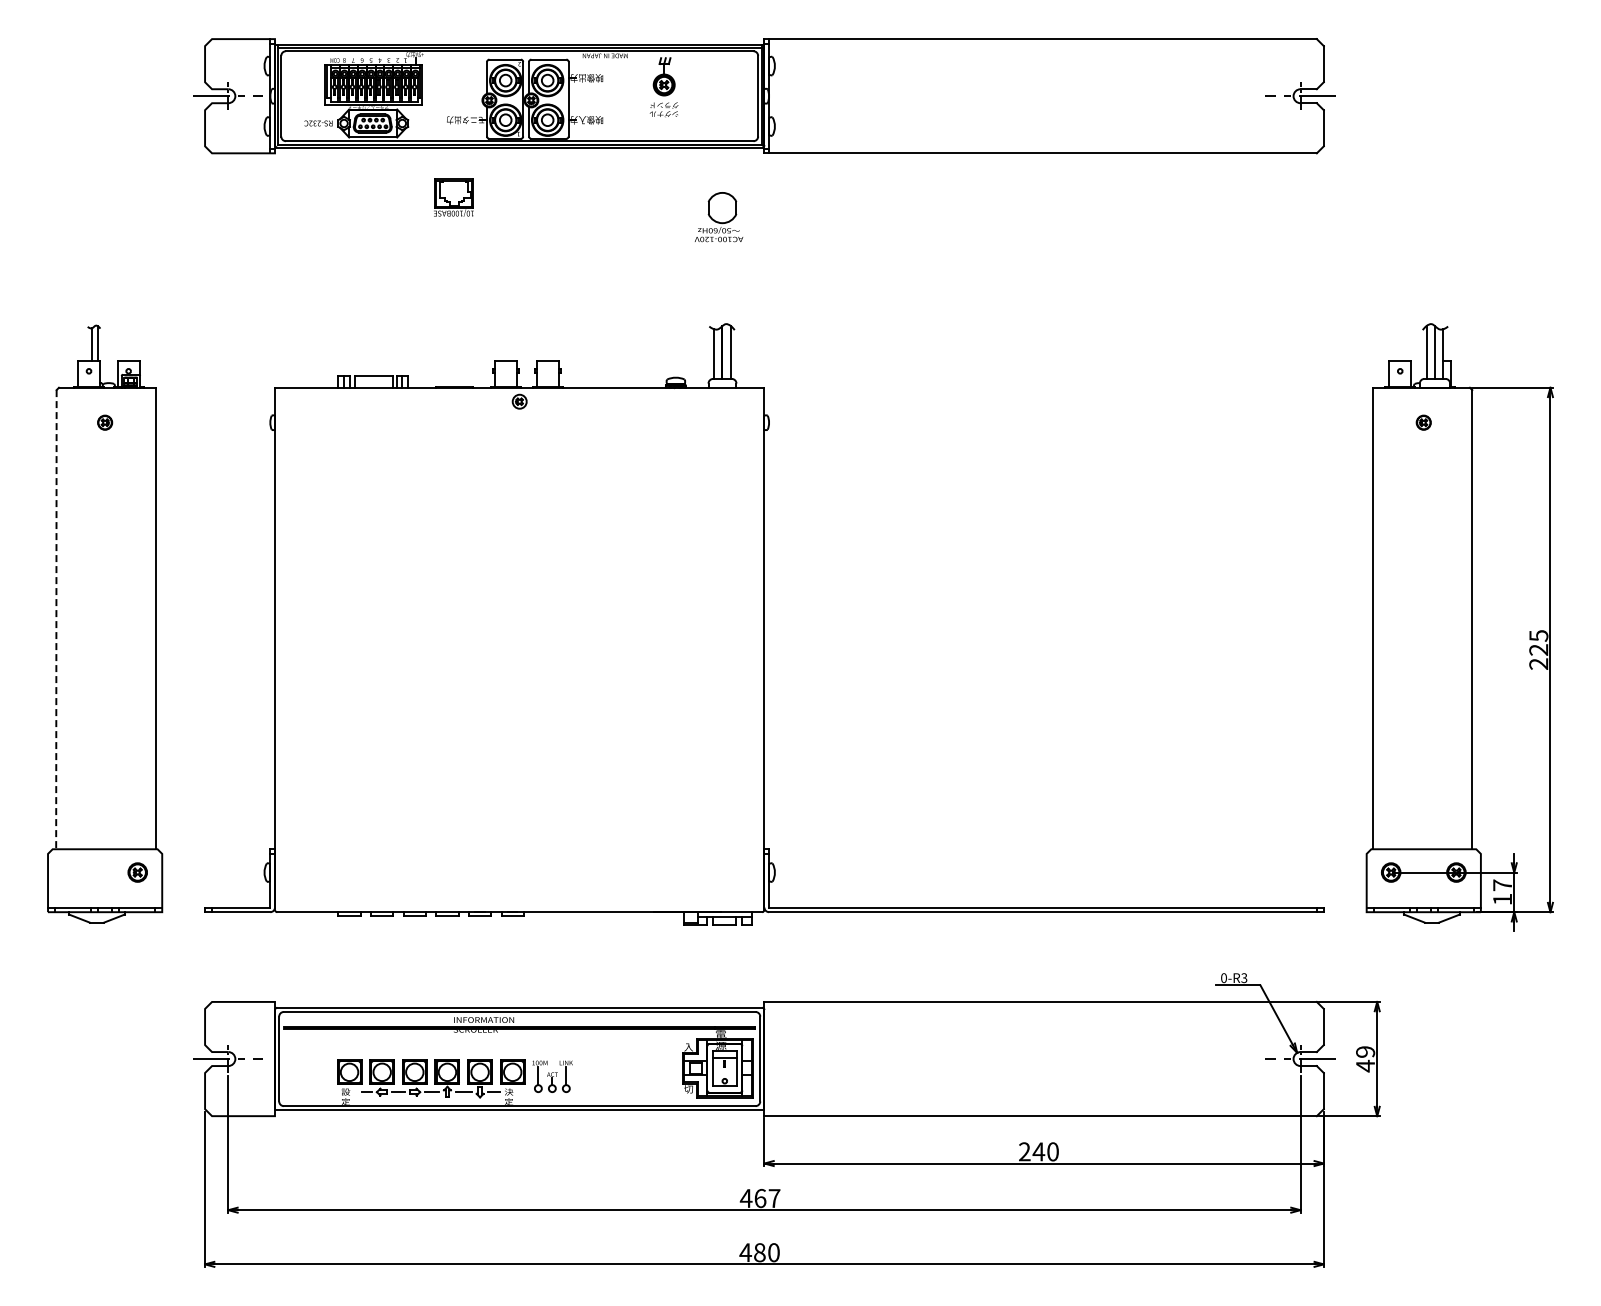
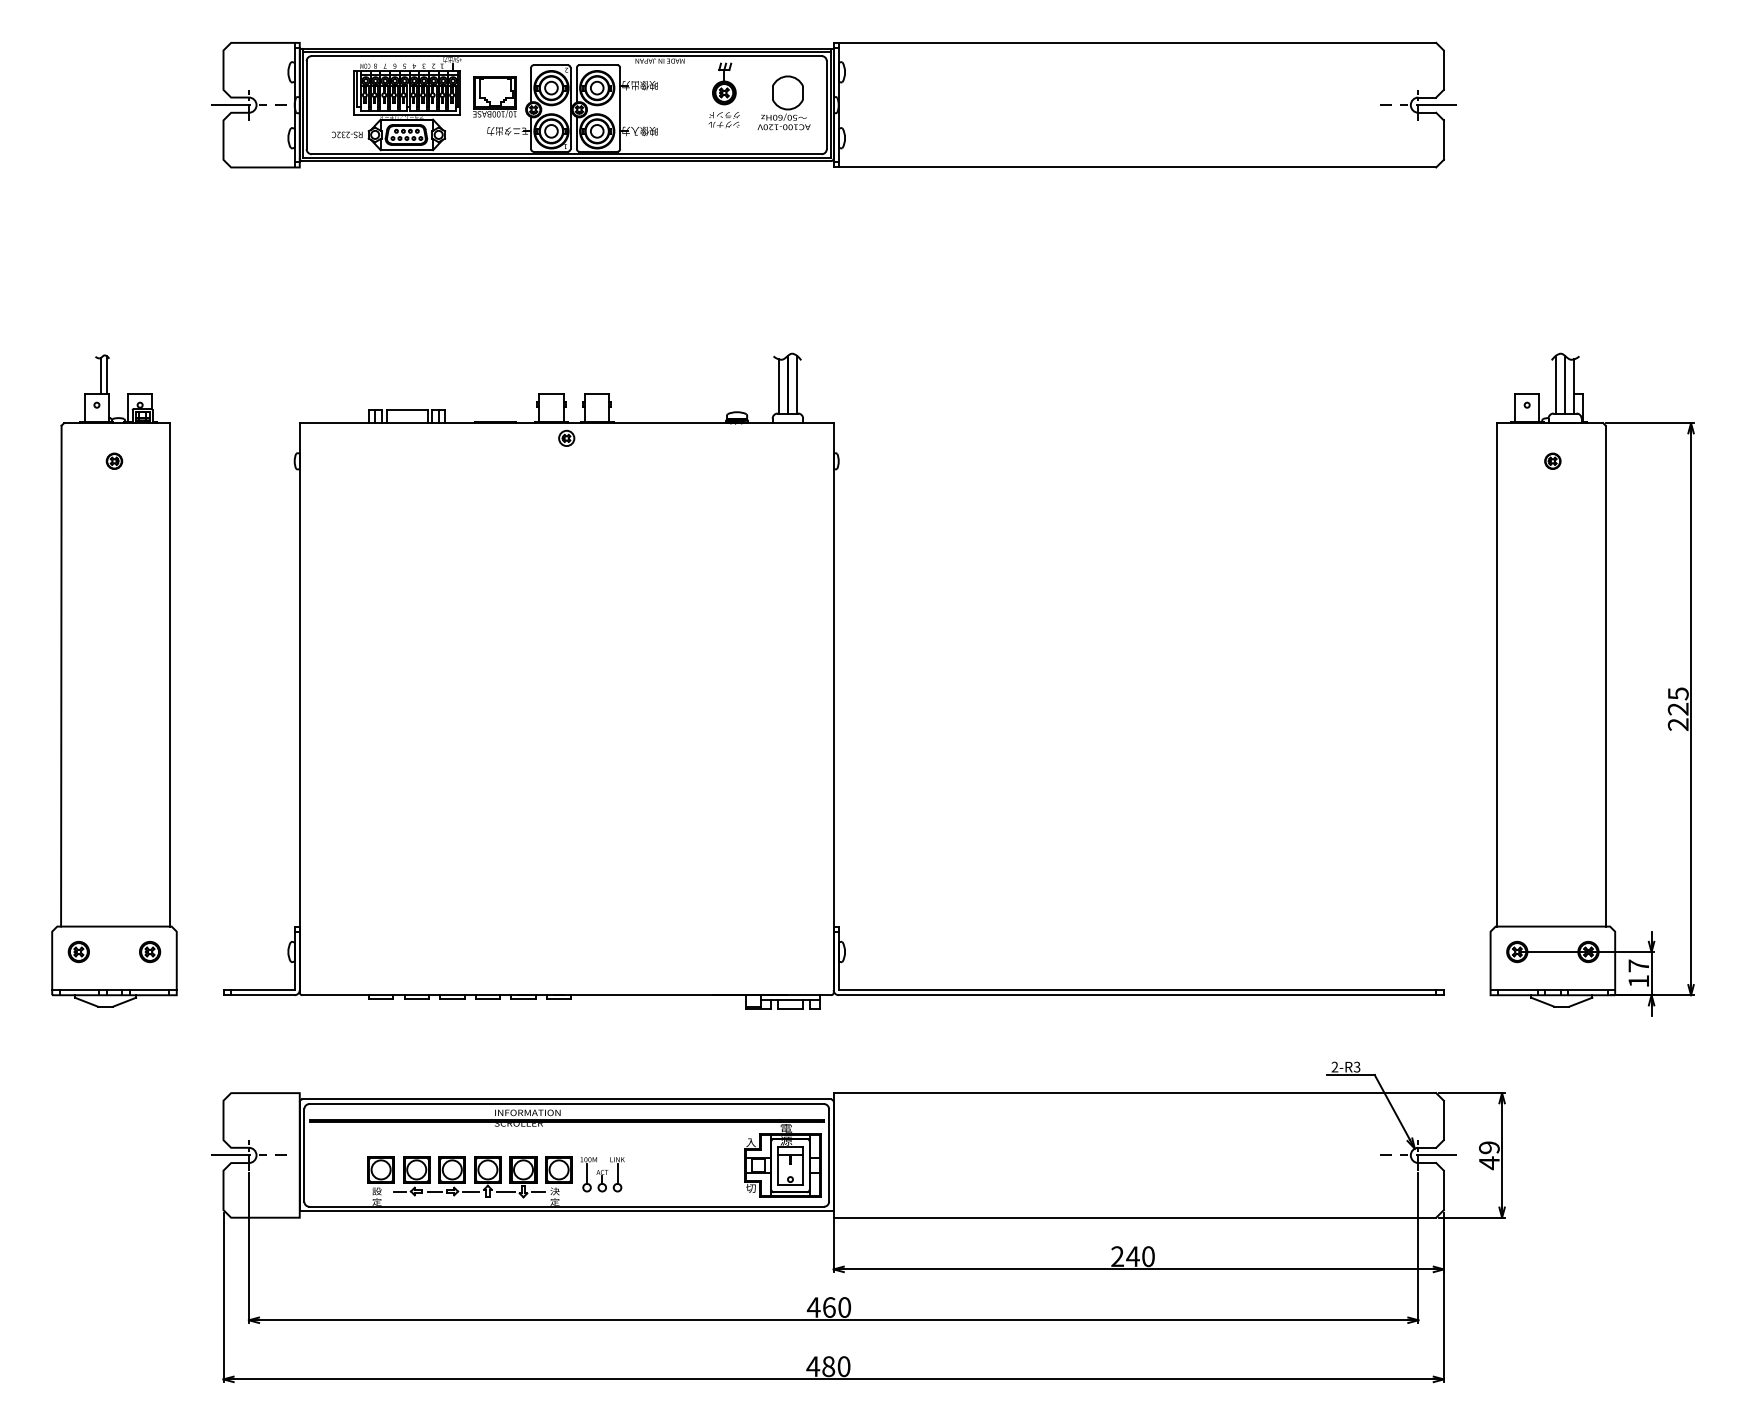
part: (453, 197) -> (494, 96), moved
part: (719, 217) -> (784, 103), moved
line: (56, 619) -> (61, 675), dashed -> solid
part: (72, 872) -> (78, 951), added
text: (1223, 978) -> (1334, 1067), 0-R3 -> 2-R3
text: (774, 1198) -> (844, 1307), 467 -> 460

